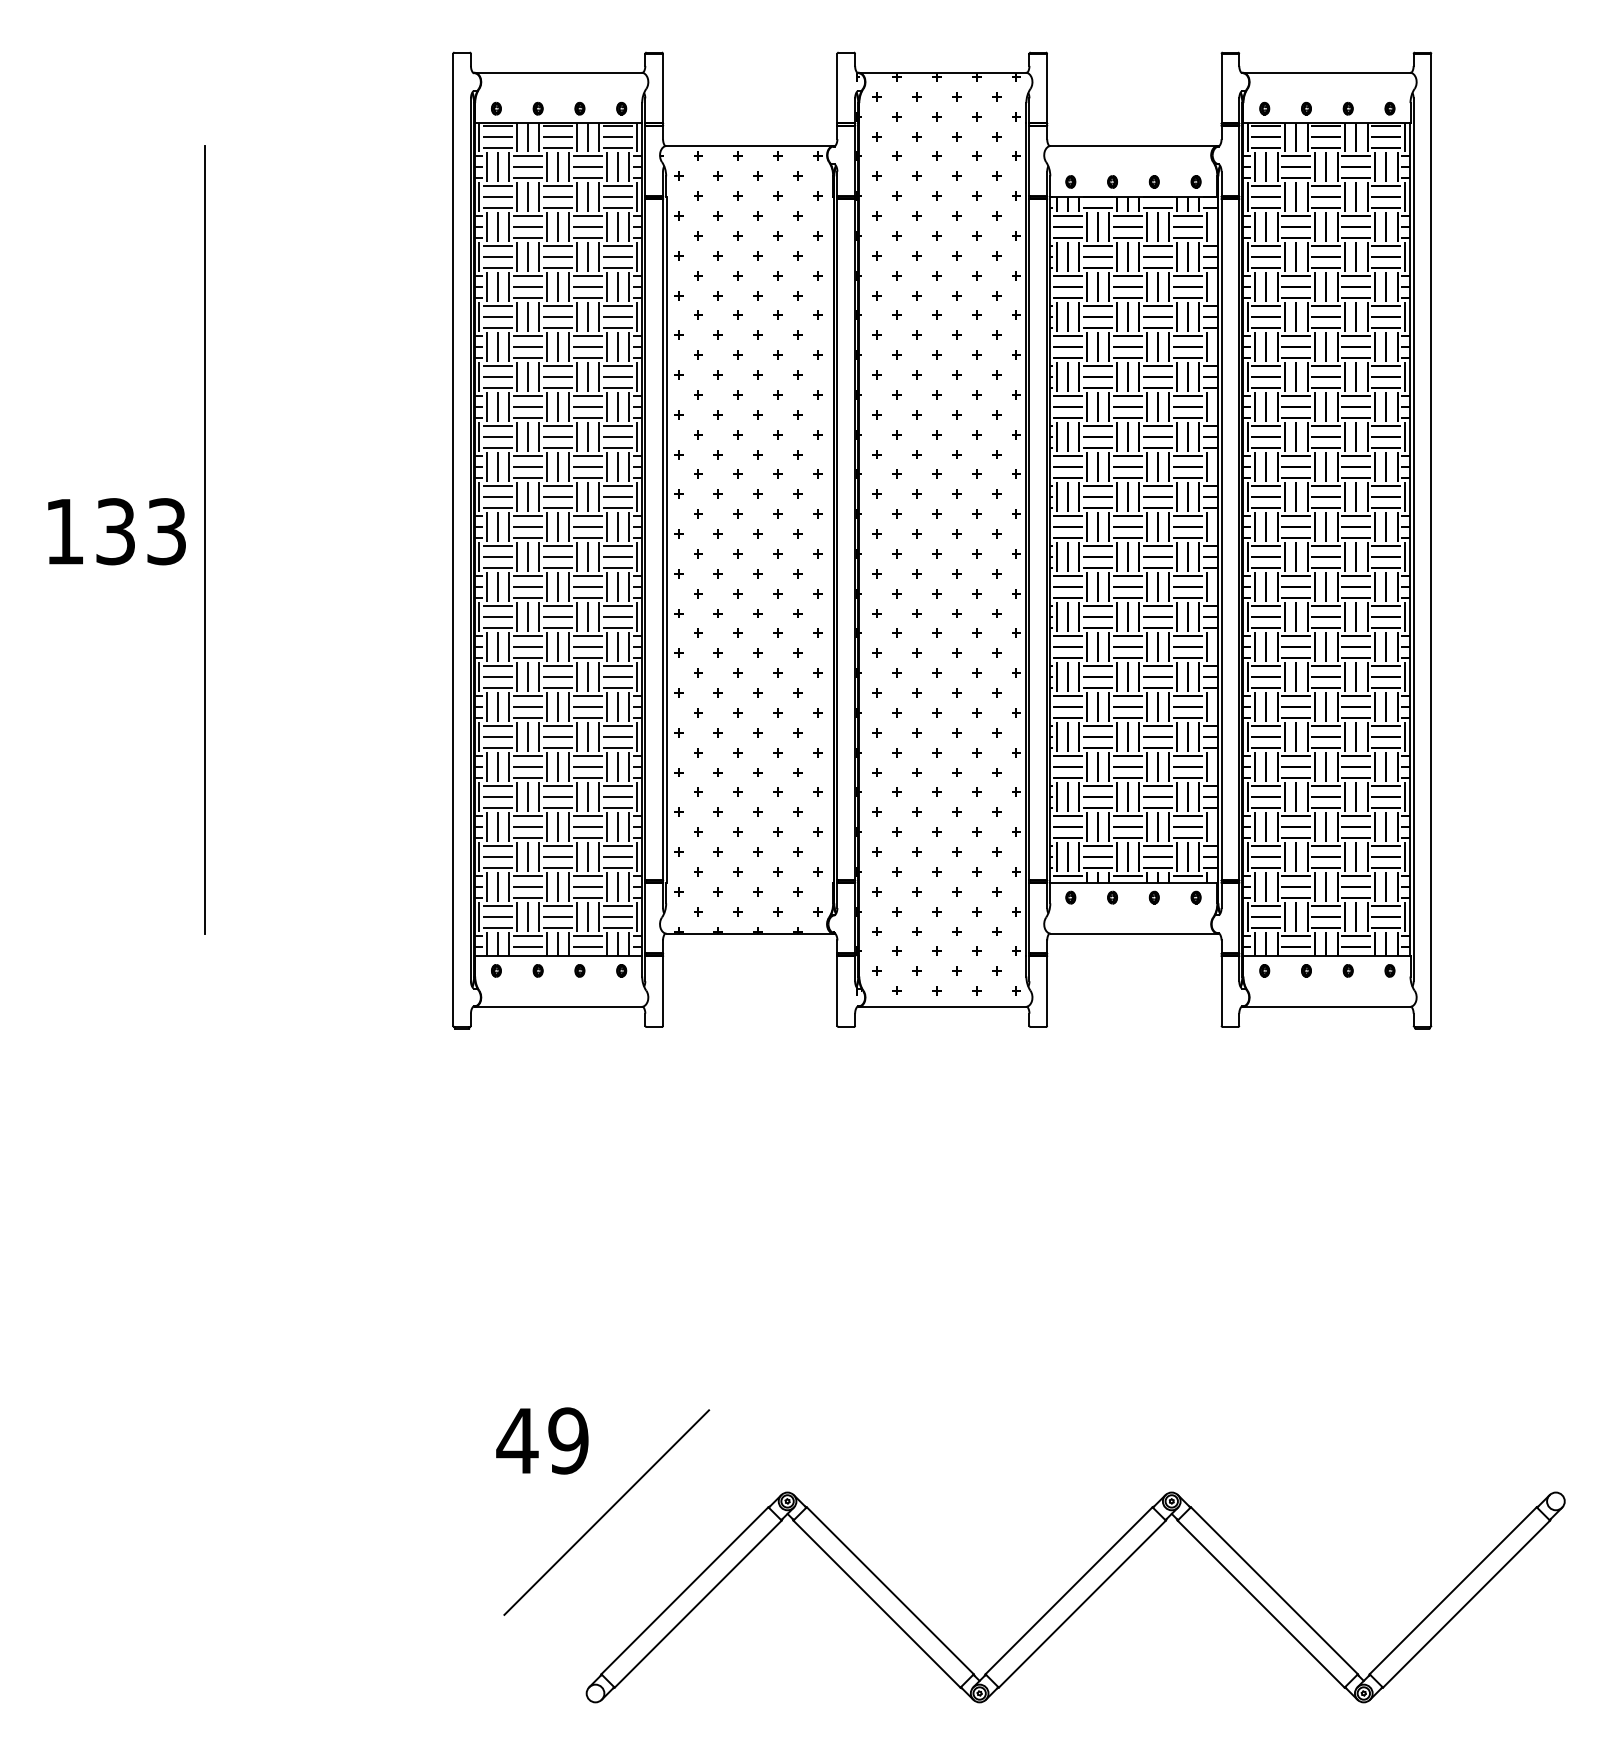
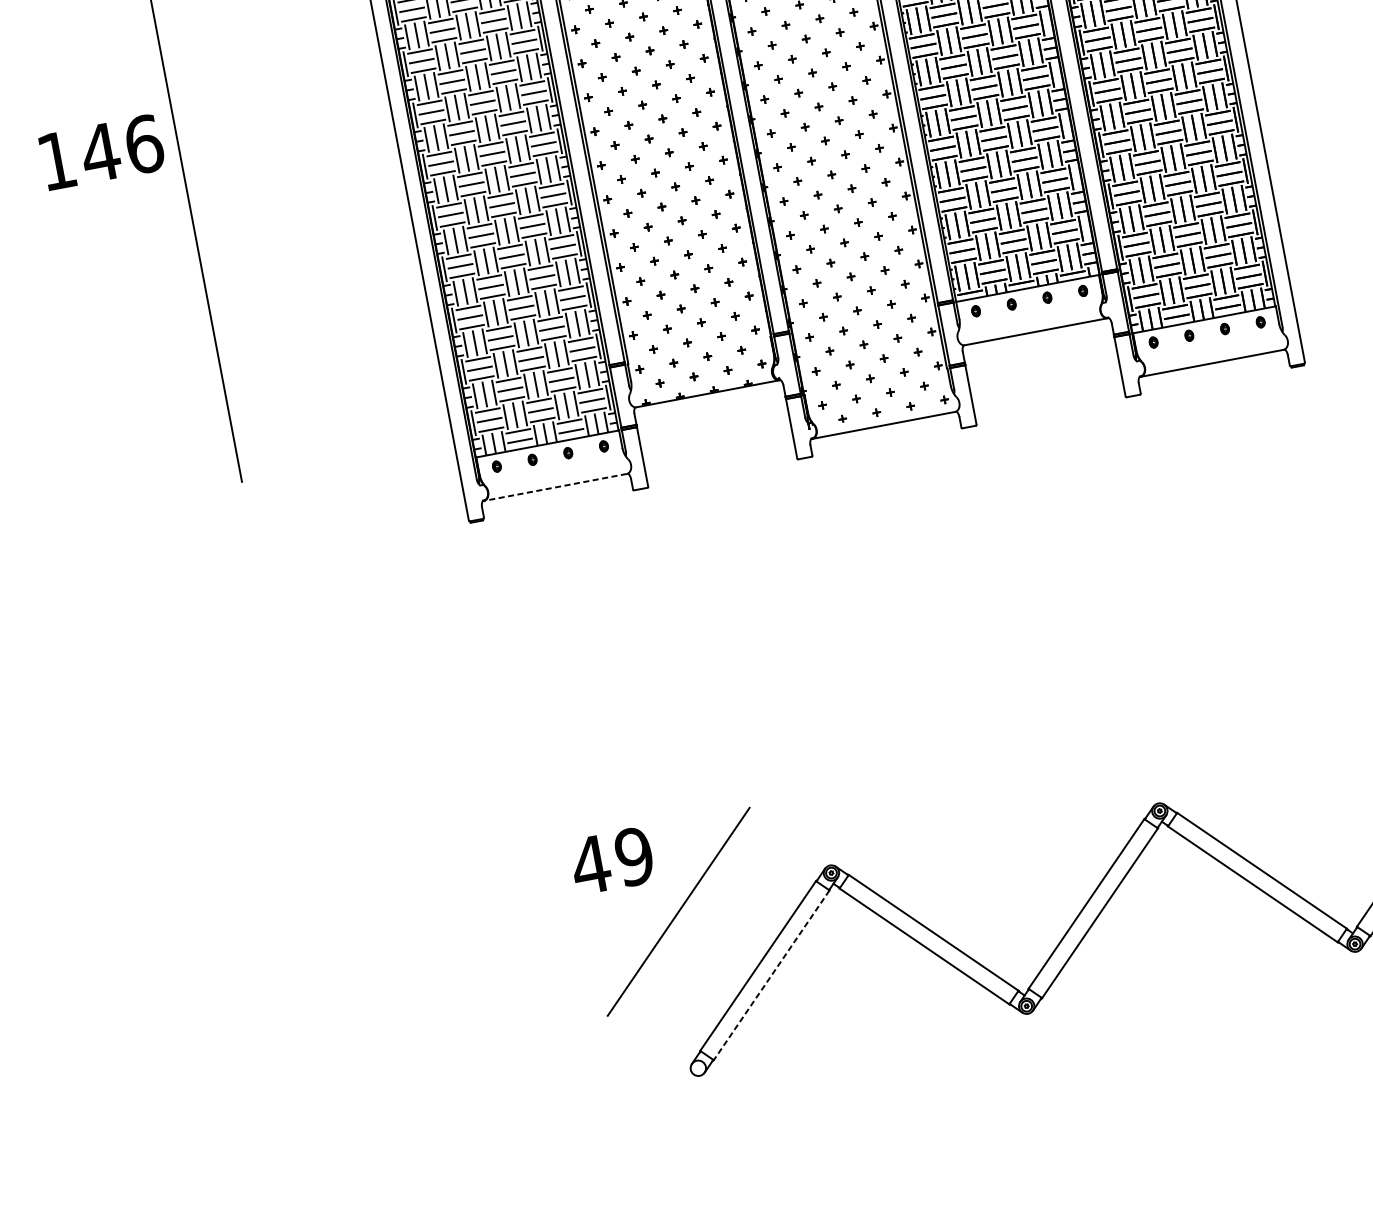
text: (140, 531) -> (121, 148), 133 -> 146
line: (558, 1006) -> (555, 487), solid -> dashed
line: (697, 1604) -> (771, 975), solid -> dashed

